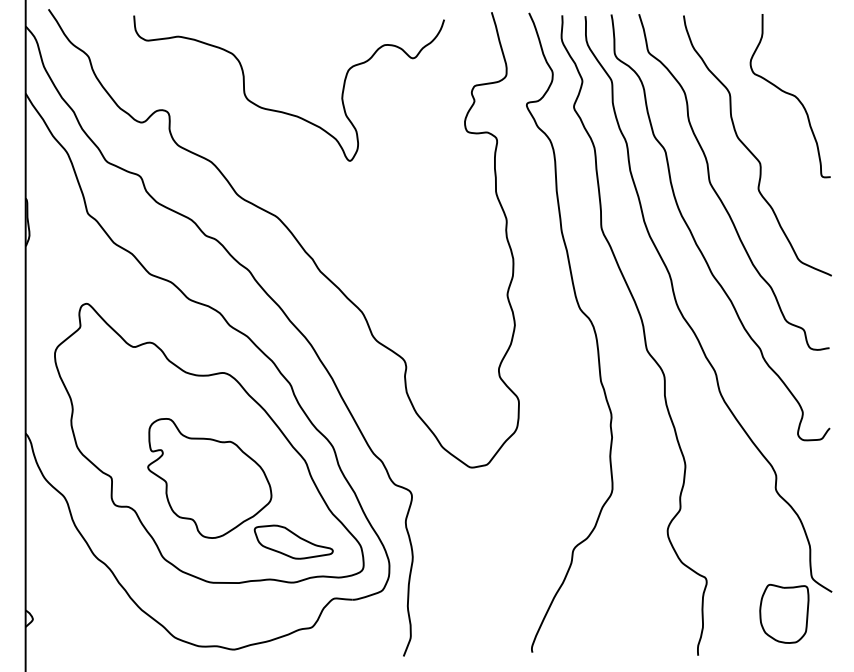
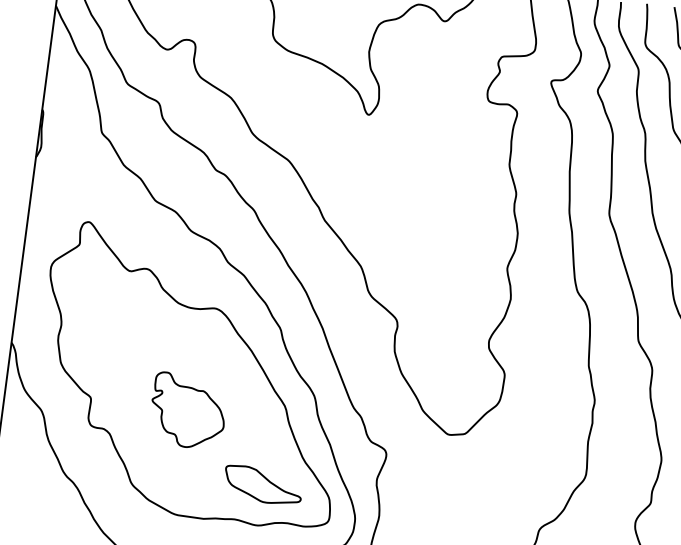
part: (209, 478) -> (187, 411), size x0.6

